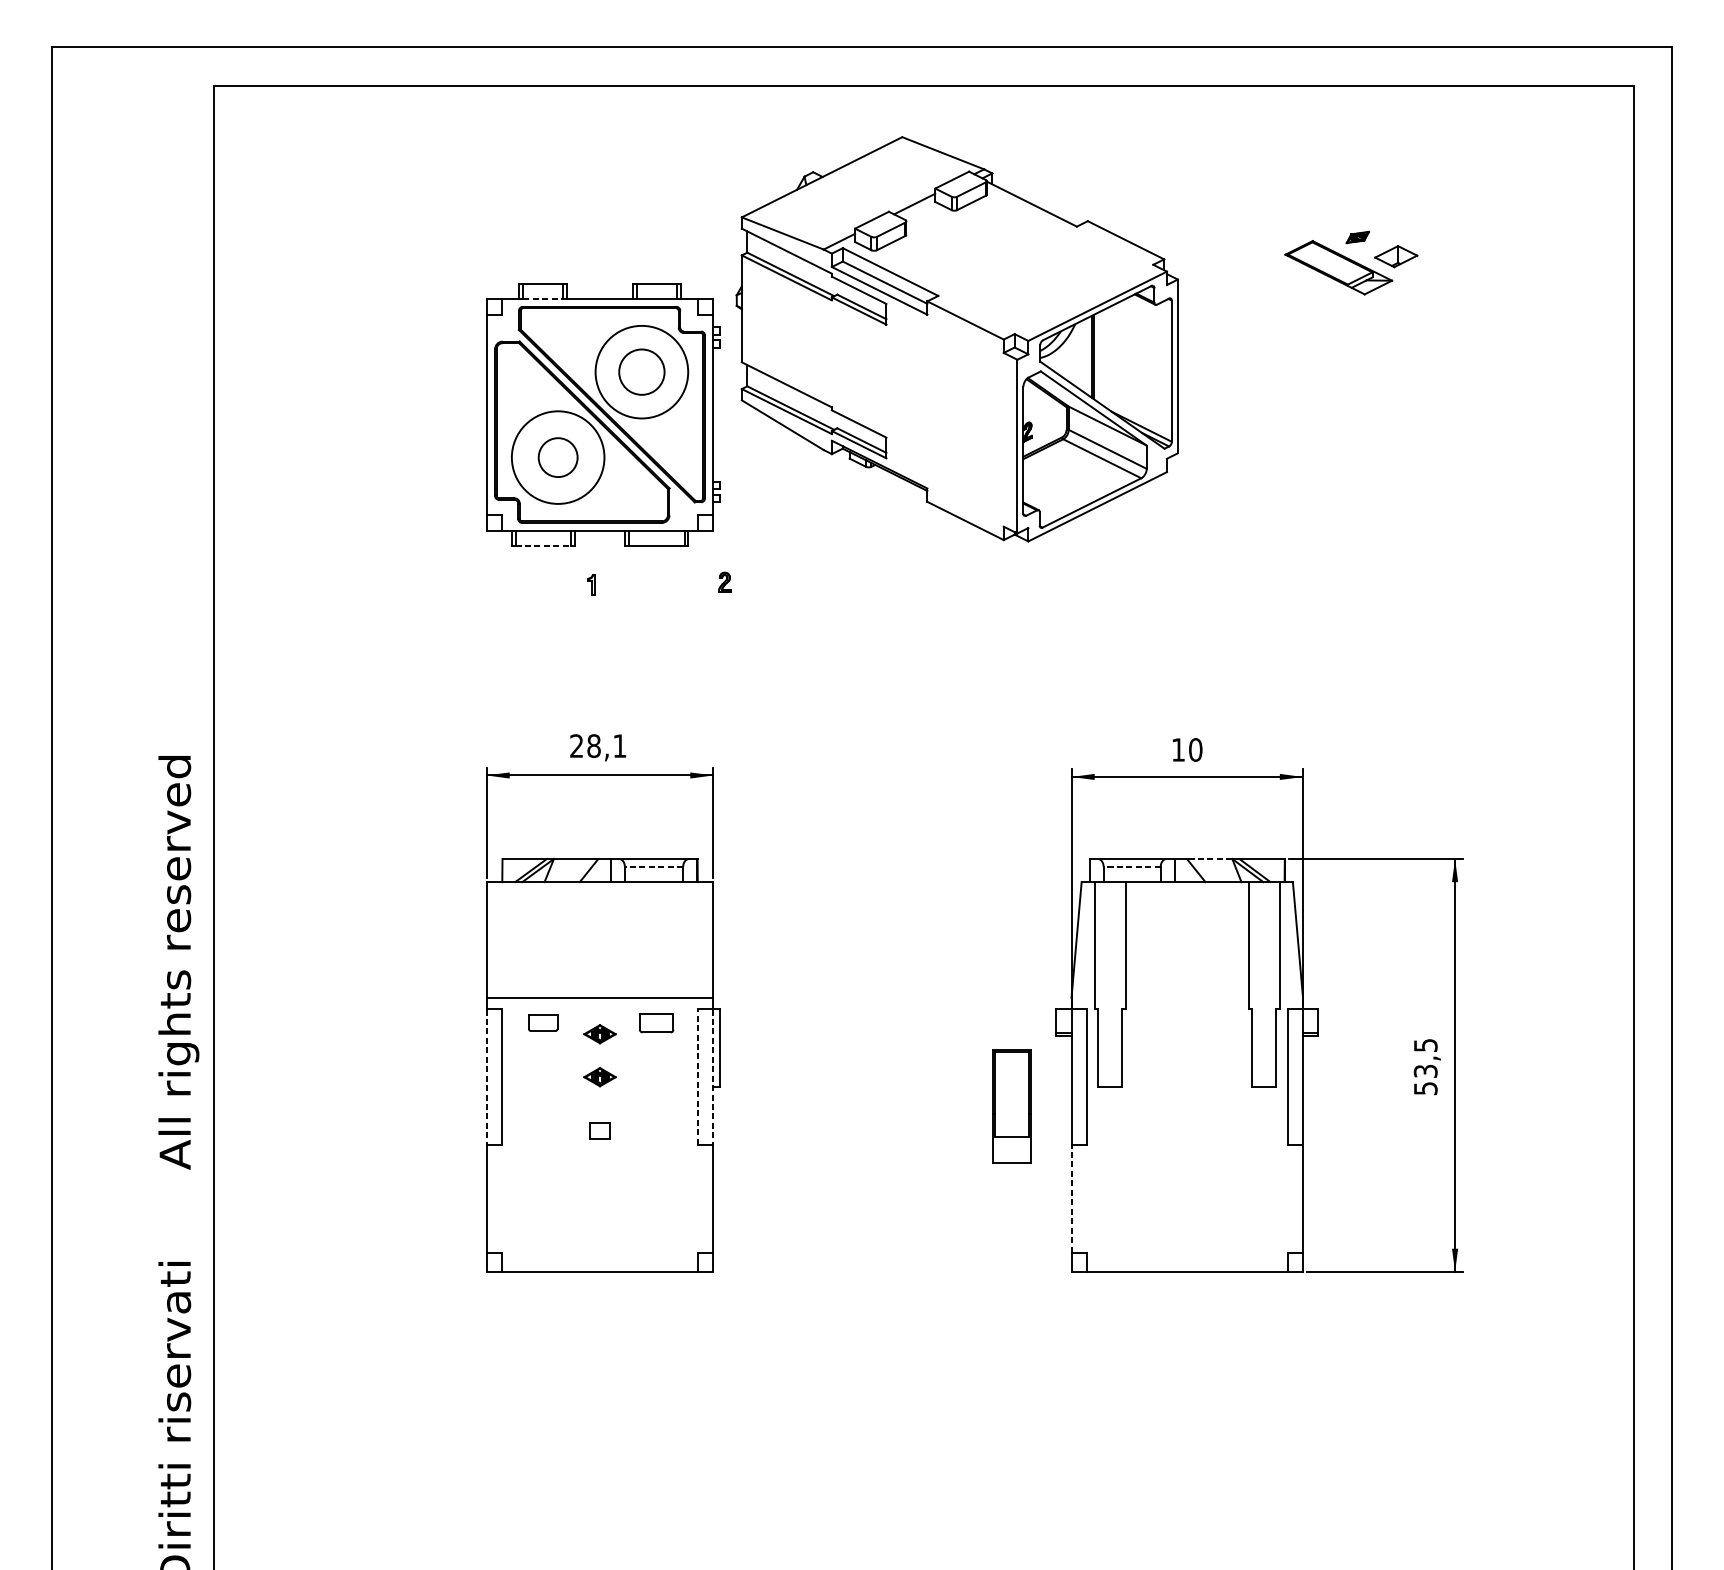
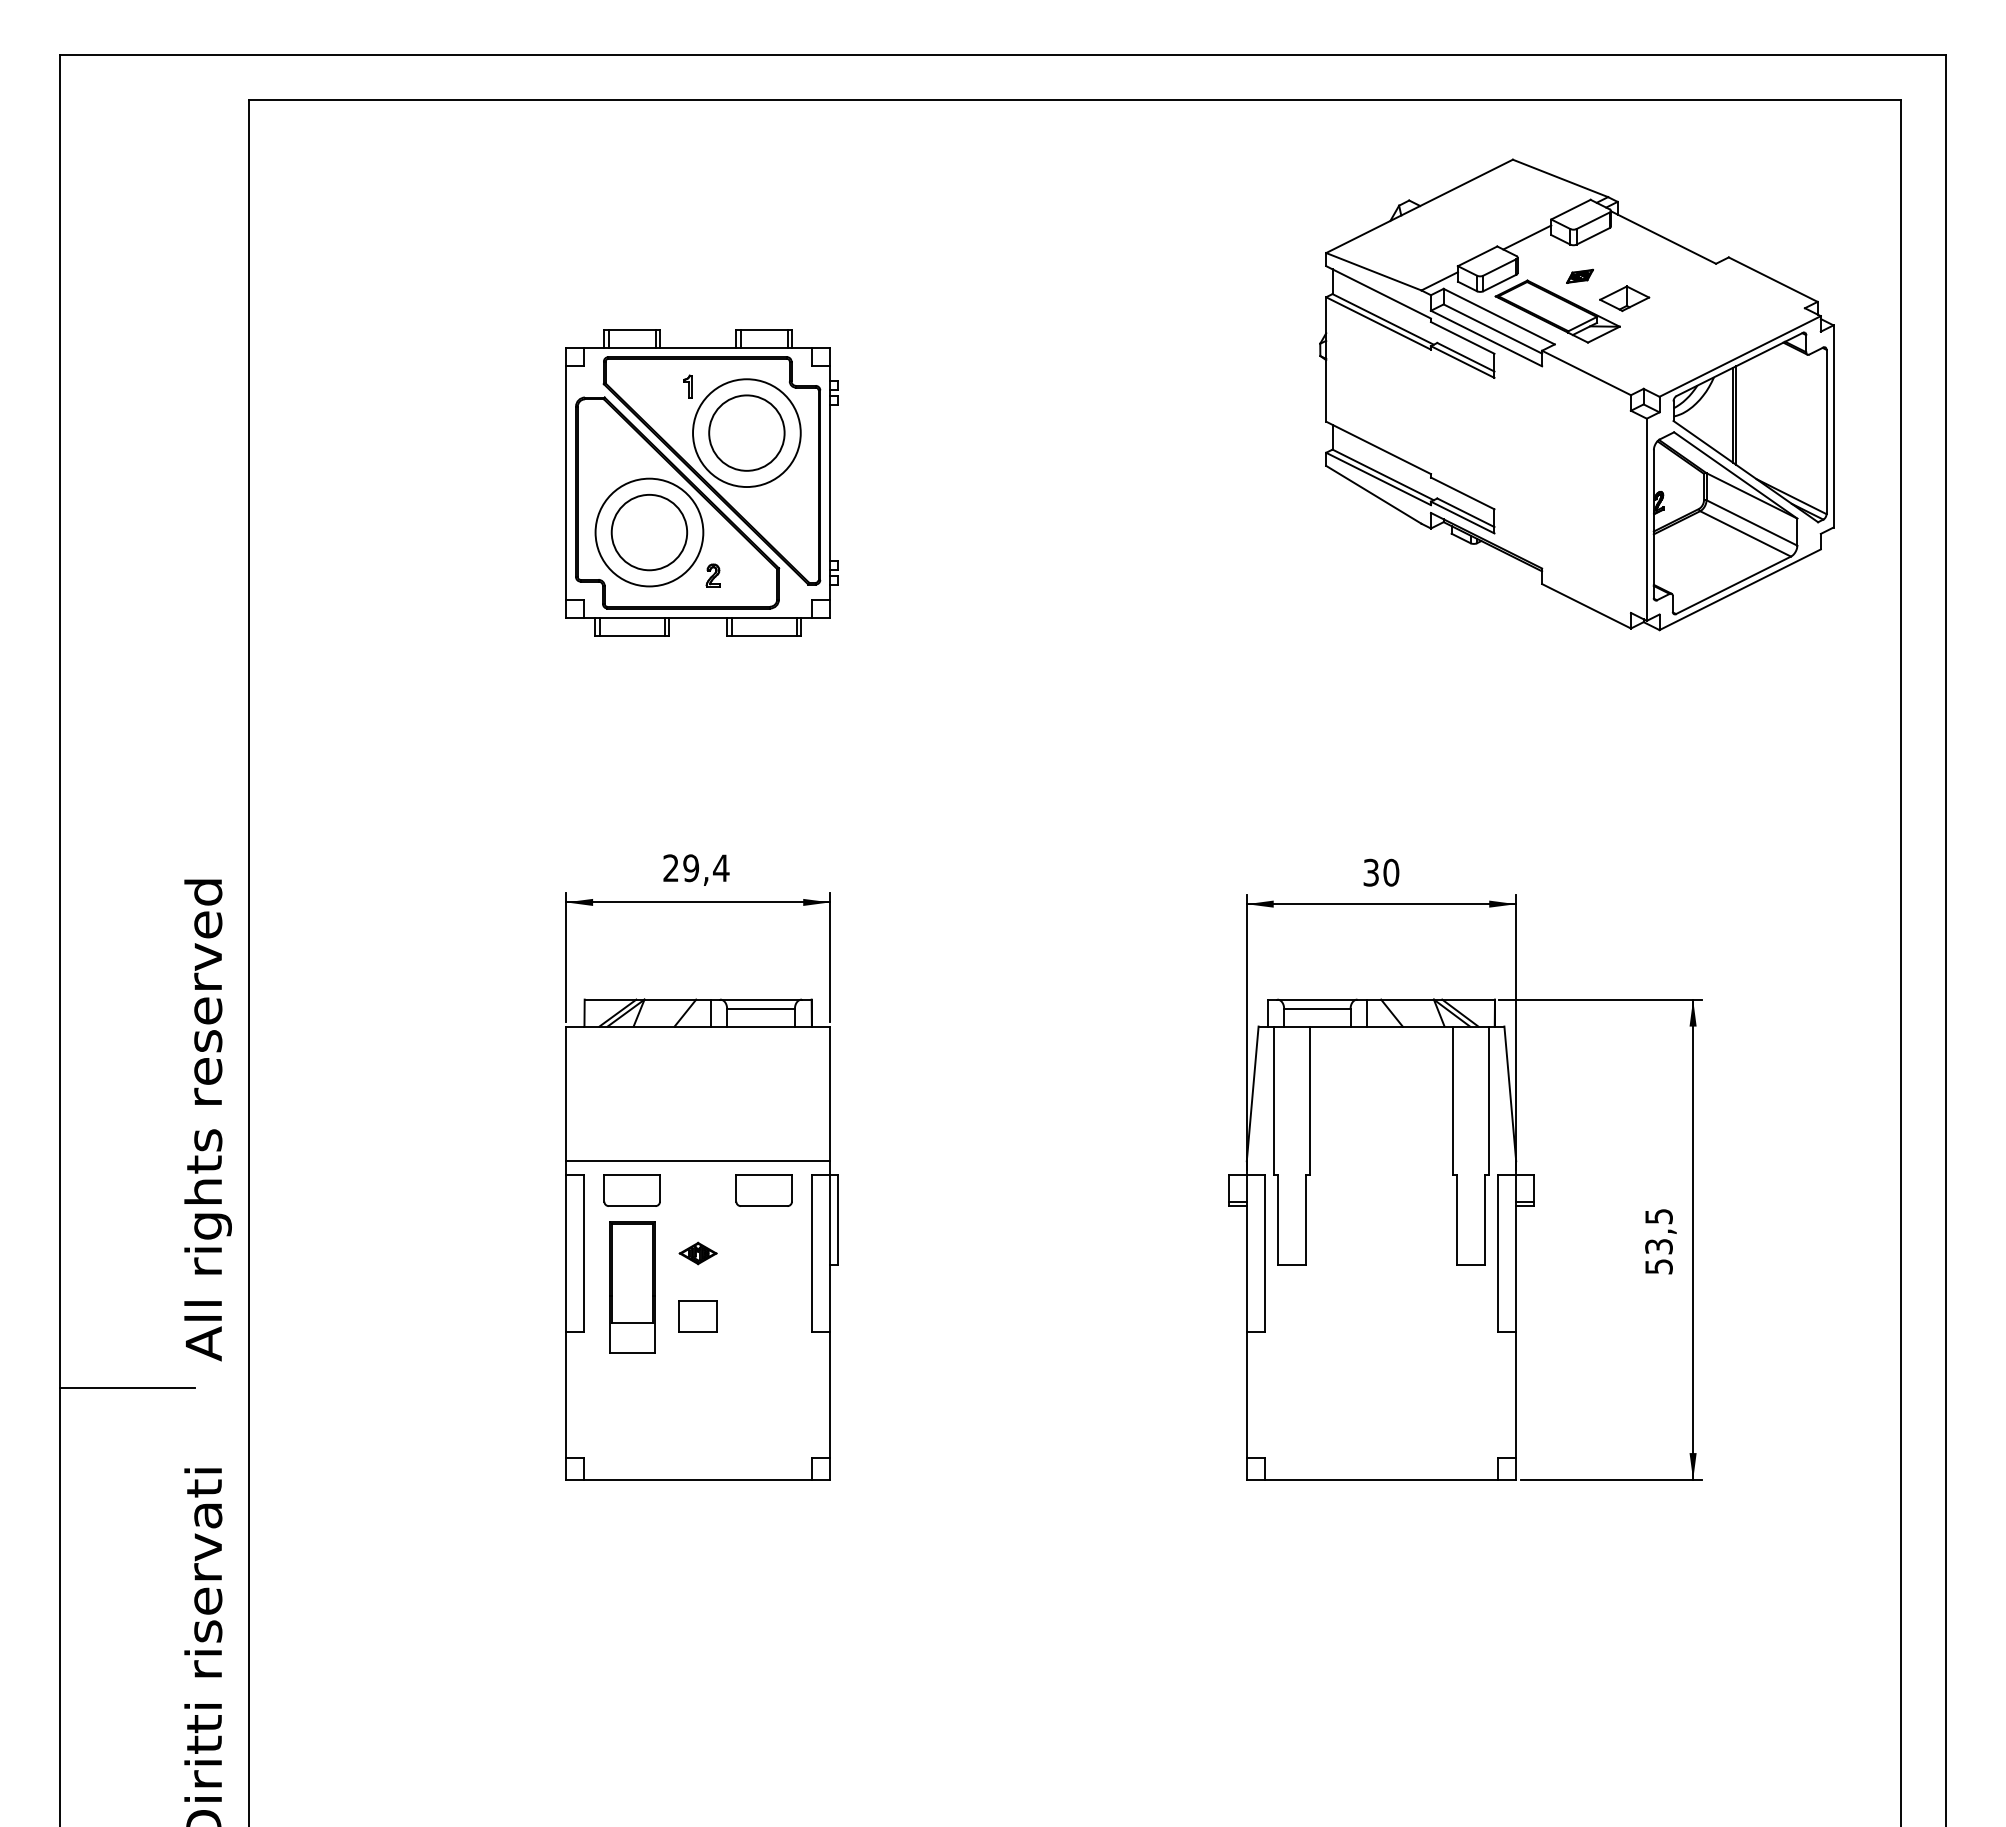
line: (543, 299) -> (632, 348), dashed -> solid
part: (956, 338) -> (1576, 394), moved
circle: (641, 371) -> (746, 432), size x1.43
circle: (558, 457) -> (649, 532), size x1.67
line: (543, 546) -> (632, 635), dashed -> solid
part: (724, 582) -> (712, 575), moved
part: (590, 584) -> (687, 386), moved
text: (607, 746) -> (706, 868), 28,1 -> 29,4
text: (1177, 749) -> (1370, 872), 10 -> 30
line: (1209, 858) -> (1407, 999), dashed -> solid
line: (654, 866) -> (761, 1008), dashed -> solid
line: (1131, 866) -> (1316, 1008), dashed -> solid
part: (542, 1023) -> (631, 1190), size x1.67
part: (656, 1023) -> (763, 1190), size x1.43
part: (599, 1034) -> (697, 1203), removed
line: (486, 1077) -> (566, 1253), dashed -> solid
line: (698, 1077) -> (812, 1253), dashed -> solid
line: (713, 1077) -> (830, 1253), dashed -> solid
part: (1011, 1106) -> (632, 1287), moved
part: (599, 1131) -> (697, 1316), size x1.67
line: (109, 1193) -> (127, 1388), added
line: (1071, 1198) -> (1246, 1394), dashed -> solid

